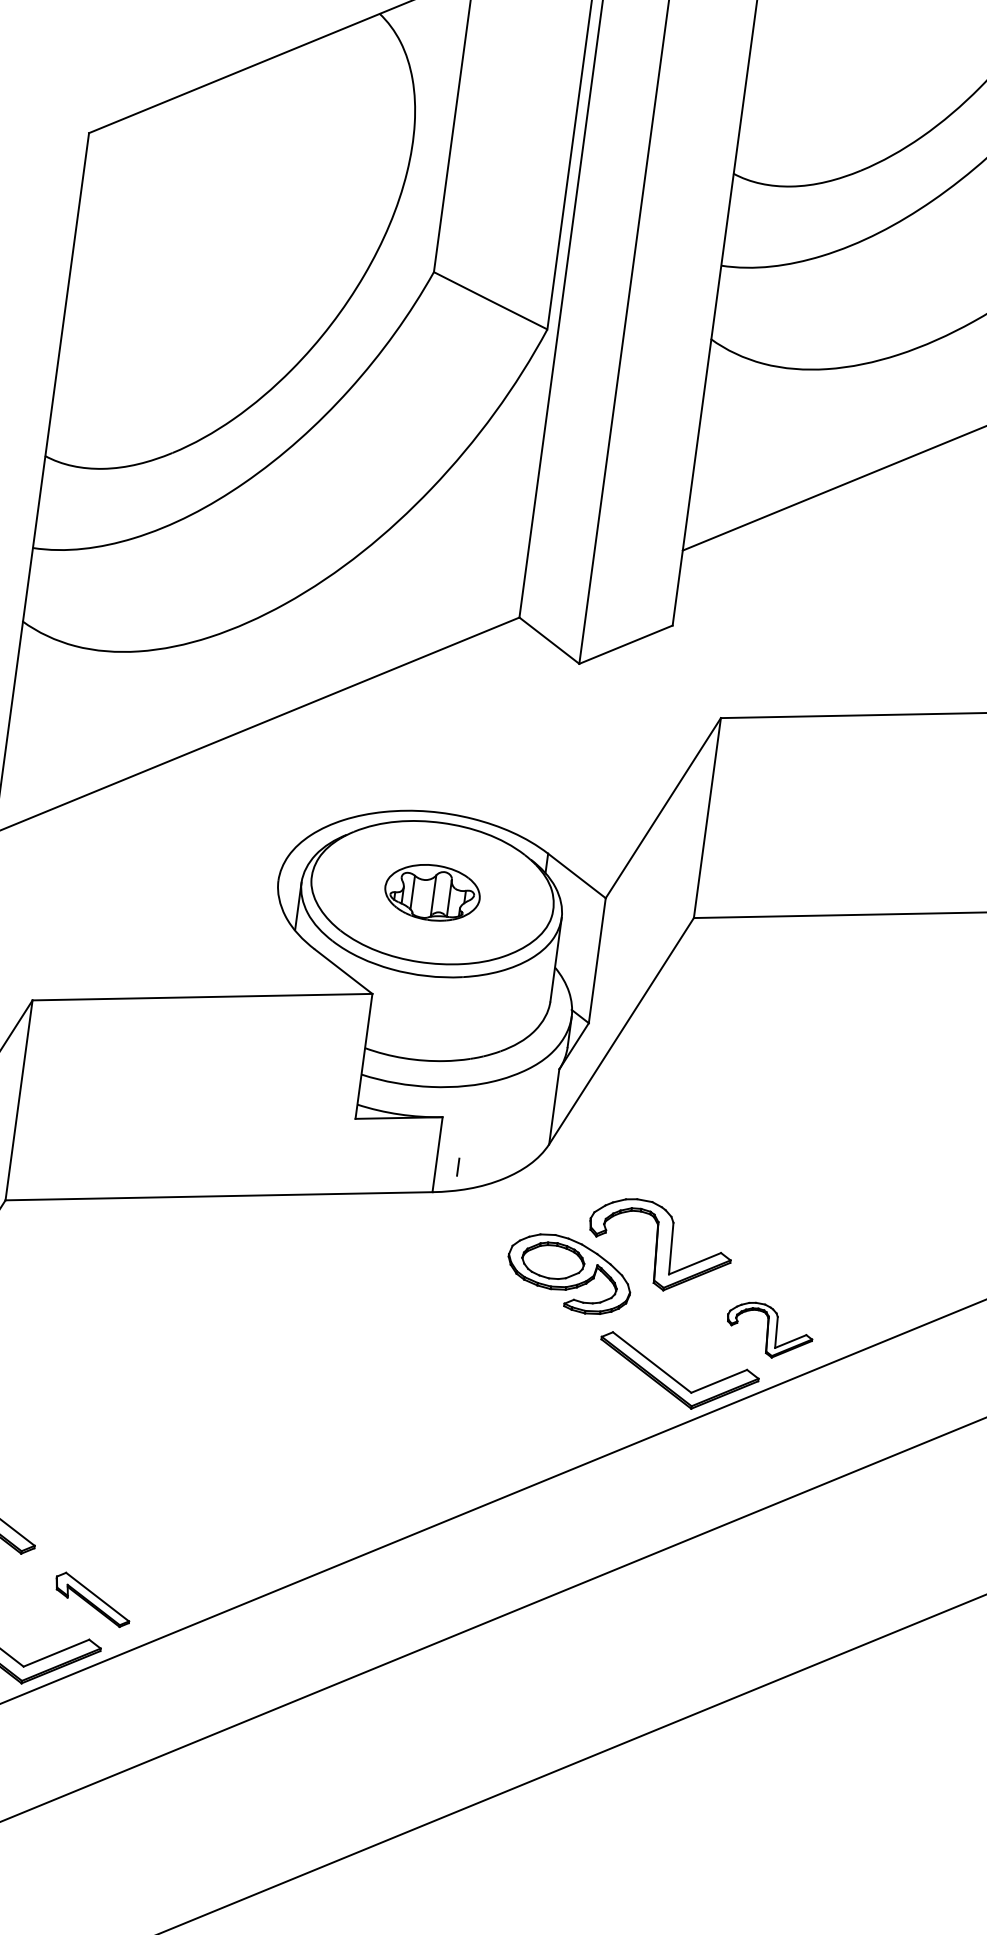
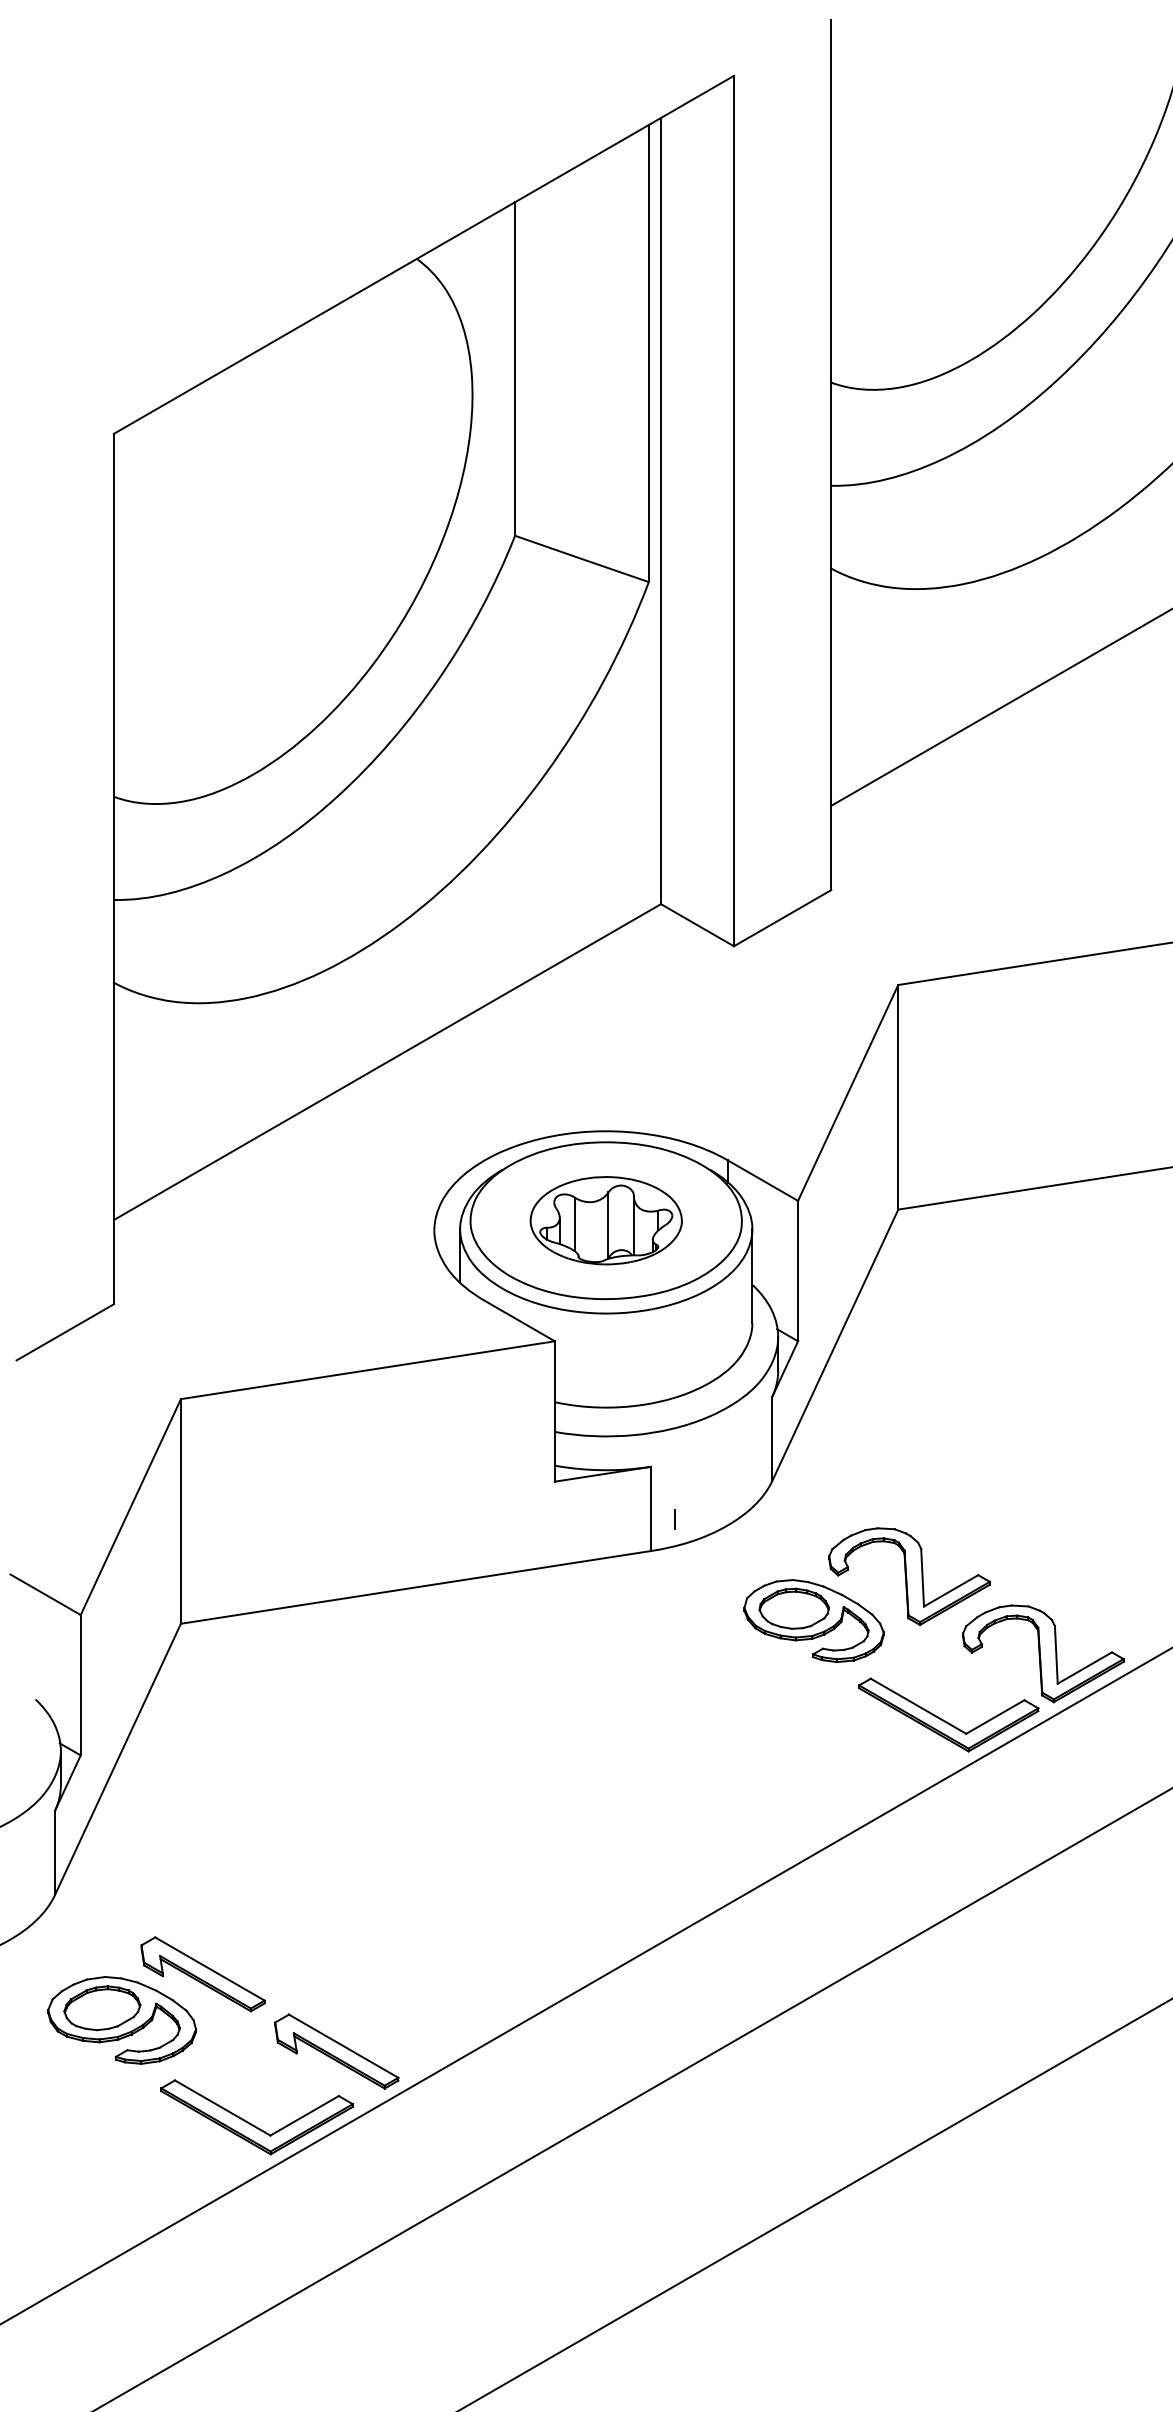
part: (431, 892) -> (605, 1220), size x1.43
part: (769, 1330) -> (1043, 1653), size x1.67
part: (92, 1599) -> (336, 2051), size x1.43

